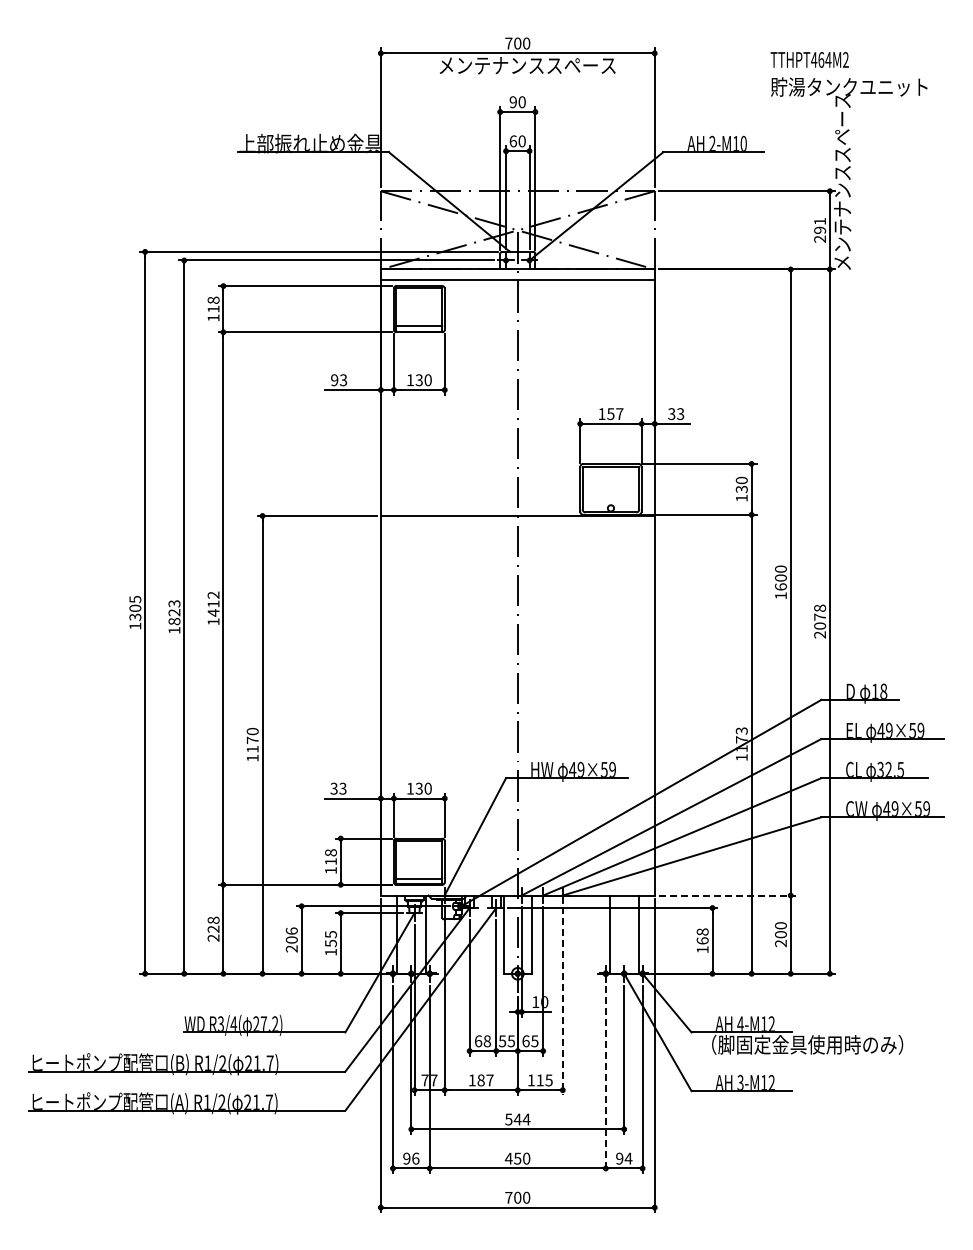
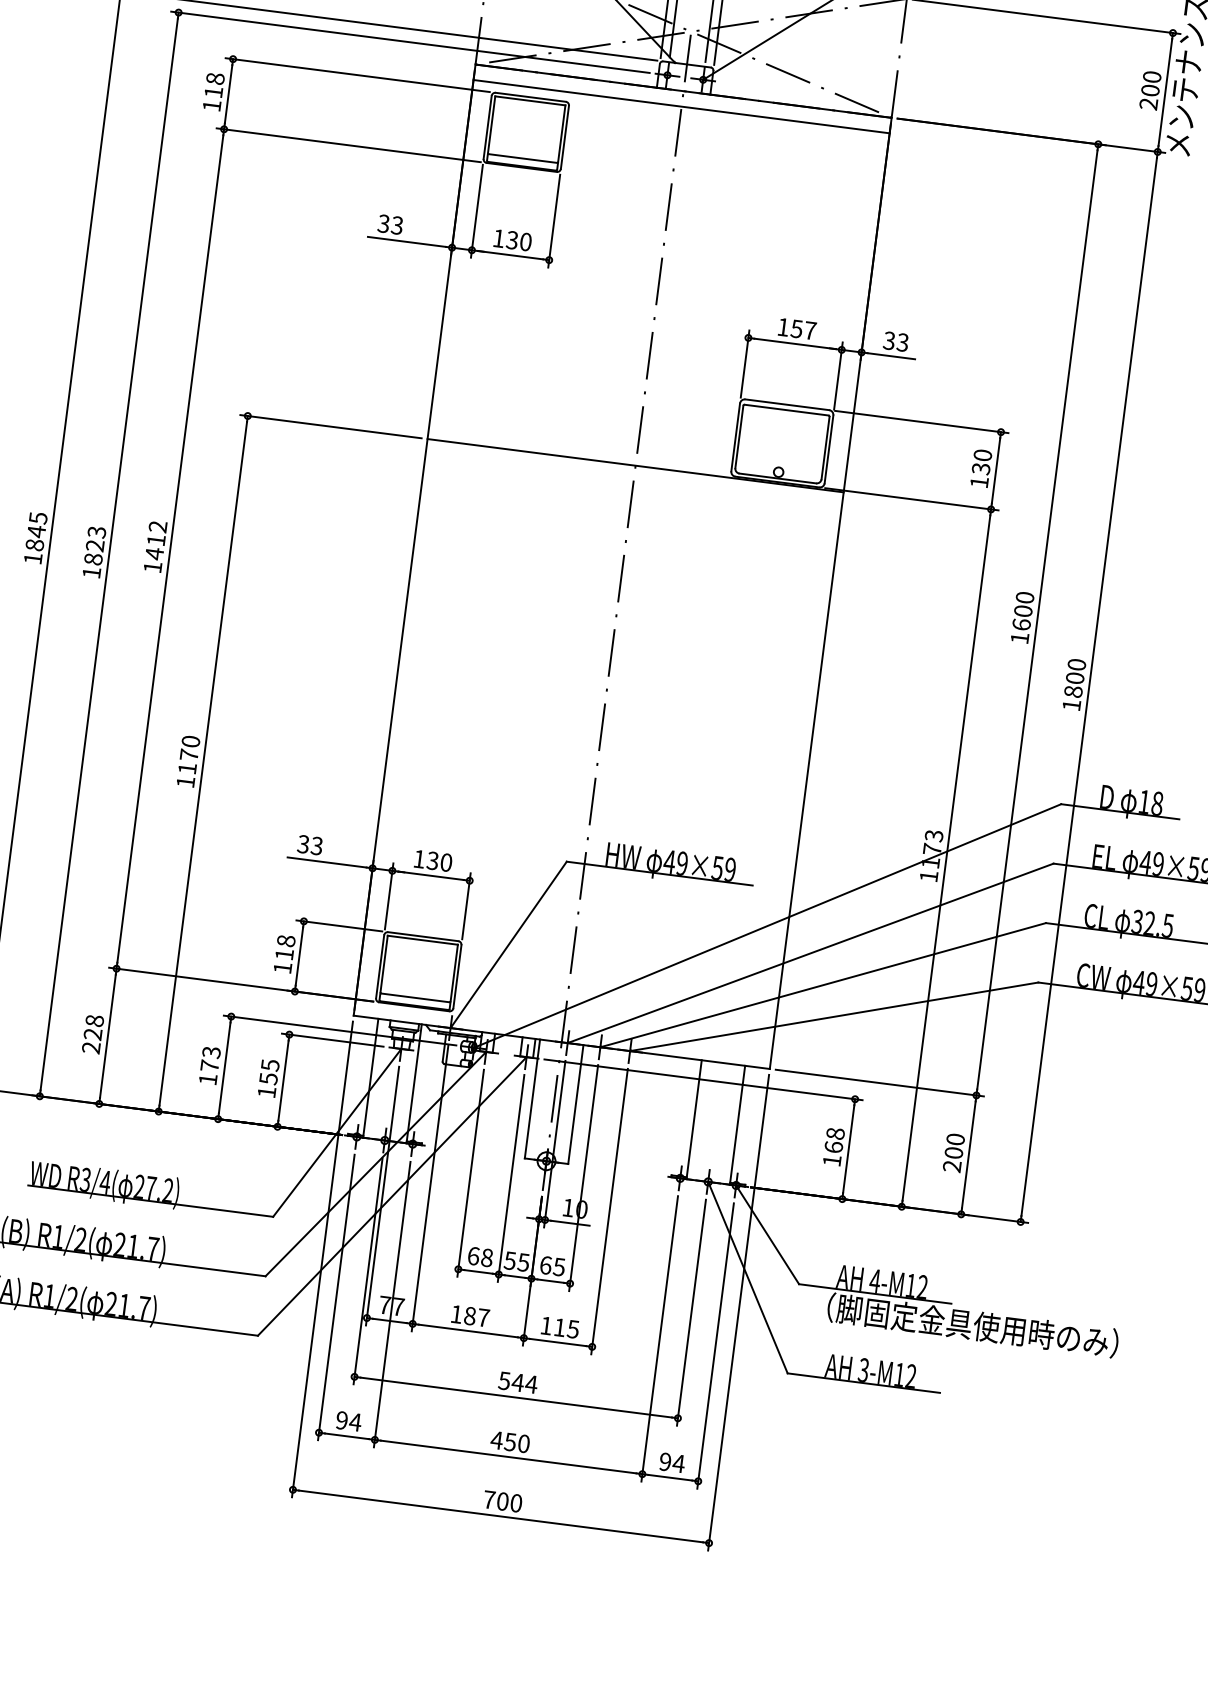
text: (820, 225) -> (1152, 83), 291 -> 200
text: (334, 380) -> (383, 224), 93 -> 33
text: (135, 612) -> (36, 537), 1305 -> 1845
text: (820, 621) -> (1074, 684), 2078 -> 1800
line: (727, 895) -> (880, 1083), dashed -> solid
text: (291, 939) -> (209, 1065), 206 -> 173
line: (562, 1001) -> (609, 1212), dashed -> solid
line: (605, 1079) -> (659, 1338), dashed -> solid
text: (415, 1158) -> (355, 1421), 96 -> 94

